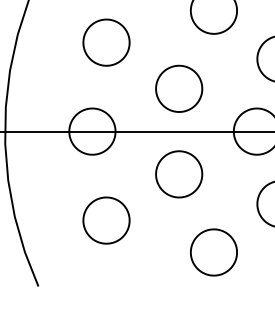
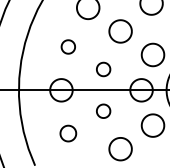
part: (106, 41) -> (68, 46), size x0.6
part: (178, 88) -> (103, 69), size x0.6
part: (178, 175) -> (103, 111), size x0.6
part: (106, 220) -> (68, 133), size x0.7

